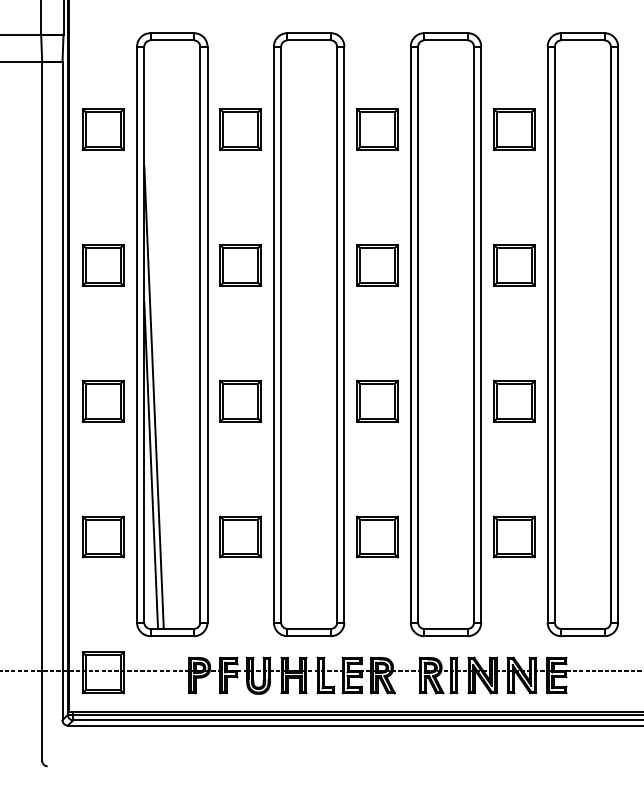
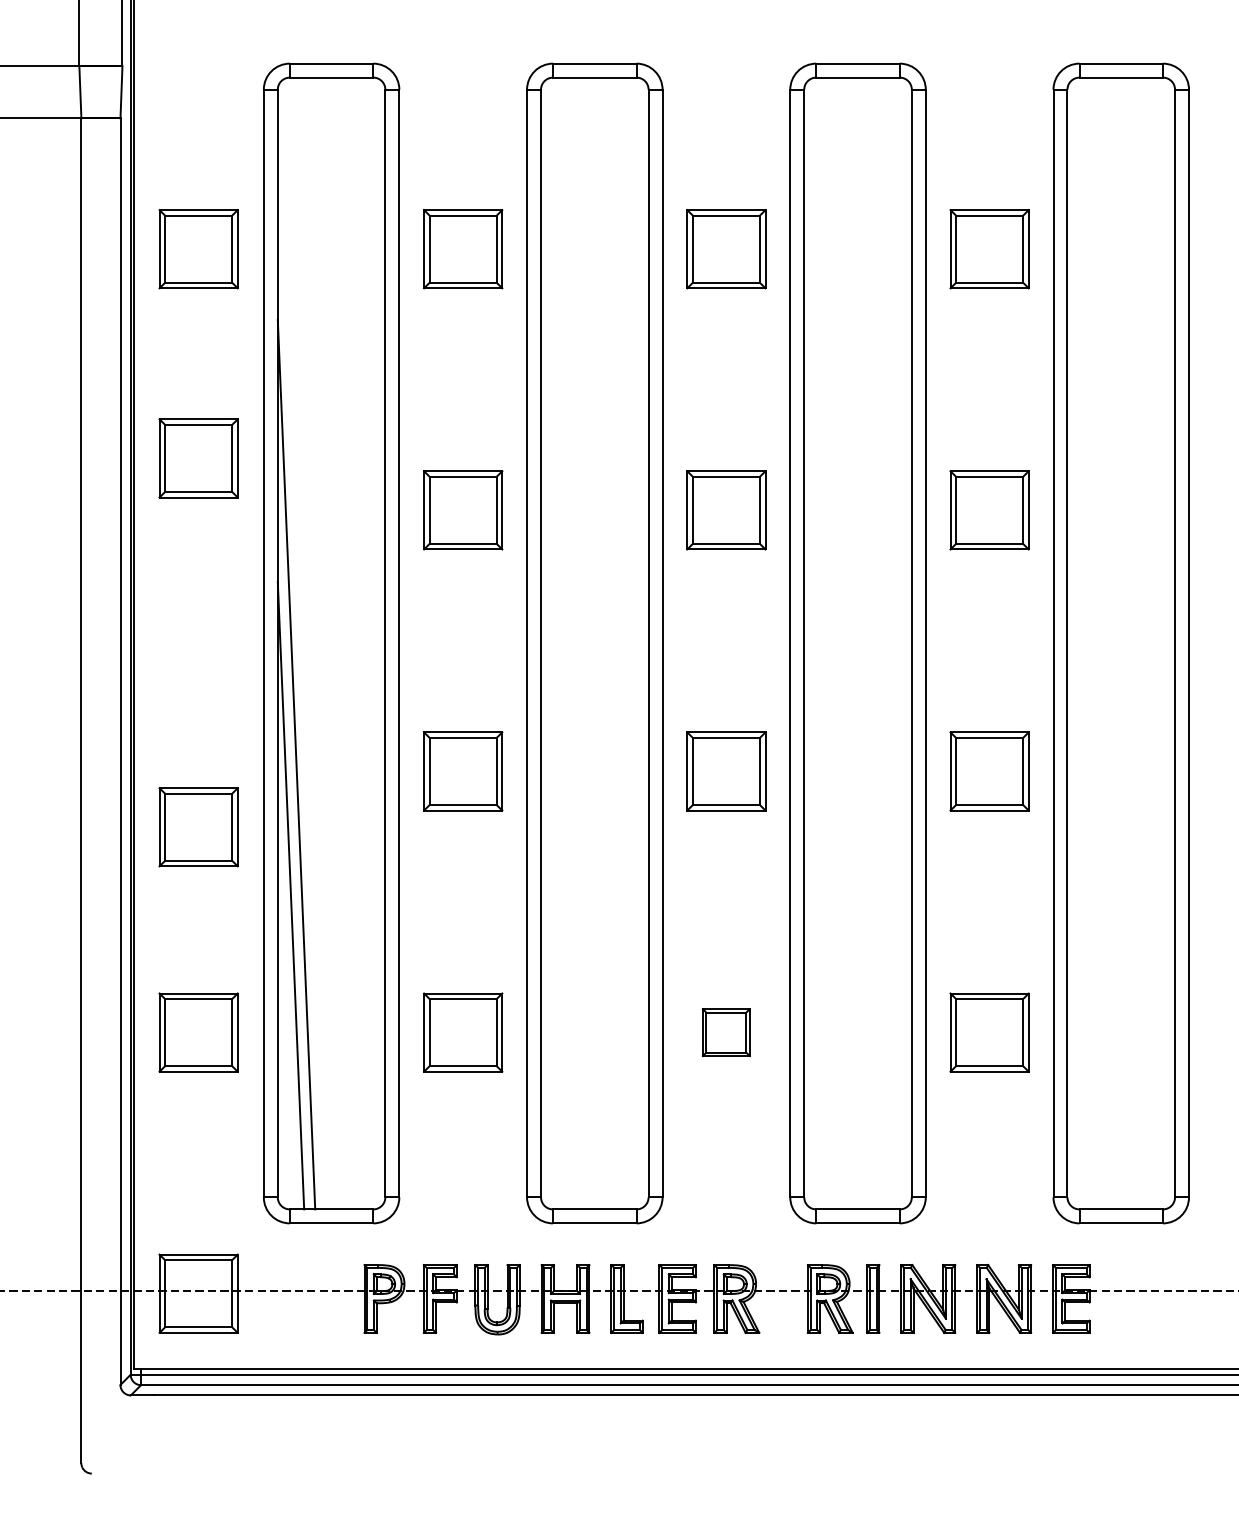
part: (102, 265) -> (197, 458), moved
part: (102, 400) -> (197, 825), moved
part: (377, 536) -> (726, 1031), size x0.6

